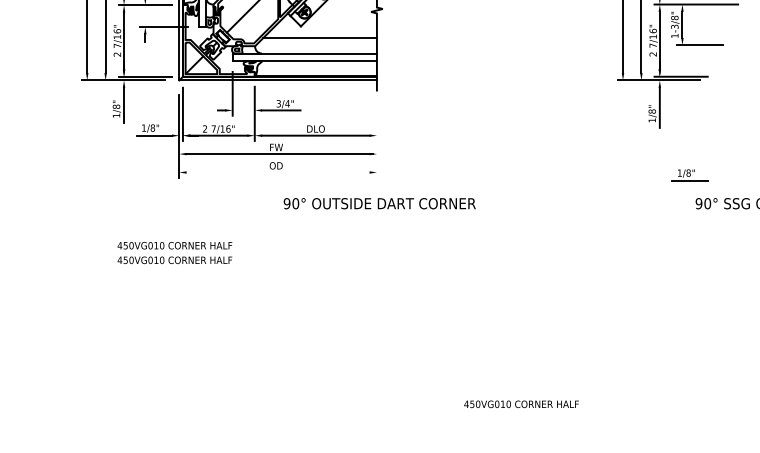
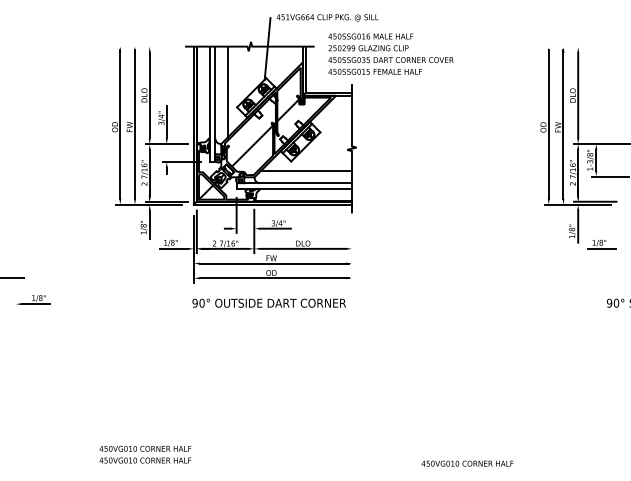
line: (280, 172) -> (274, 278), added
part: (688, 175) -> (601, 244), moved
text: (378, 202) -> (268, 302), moved
text: (175, 252) -> (145, 454), moved

